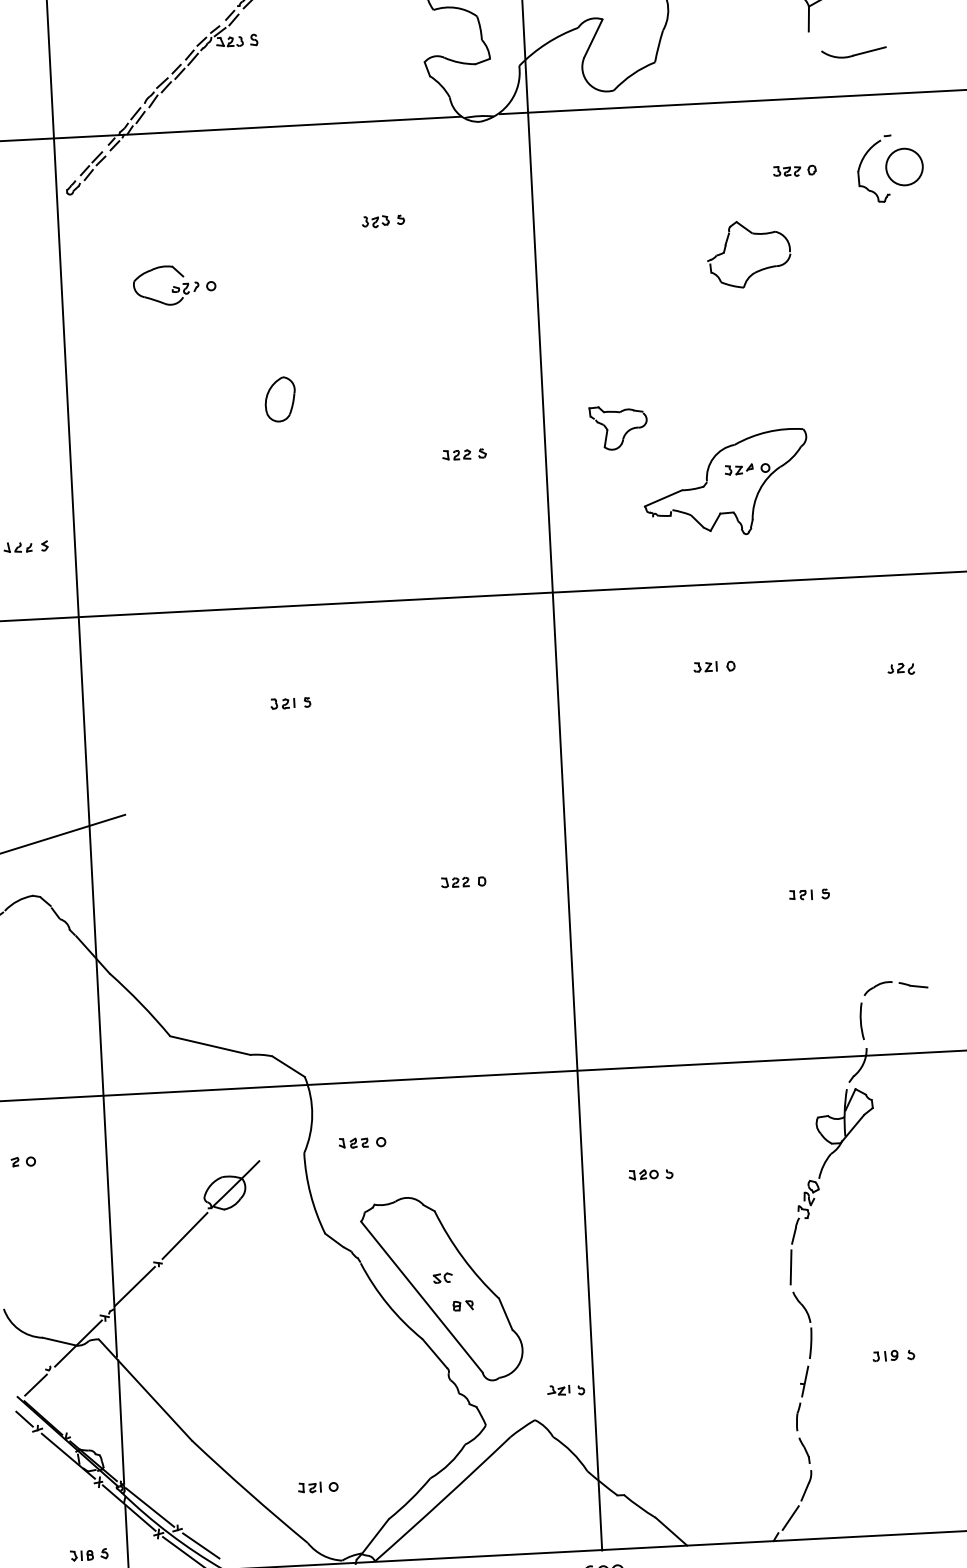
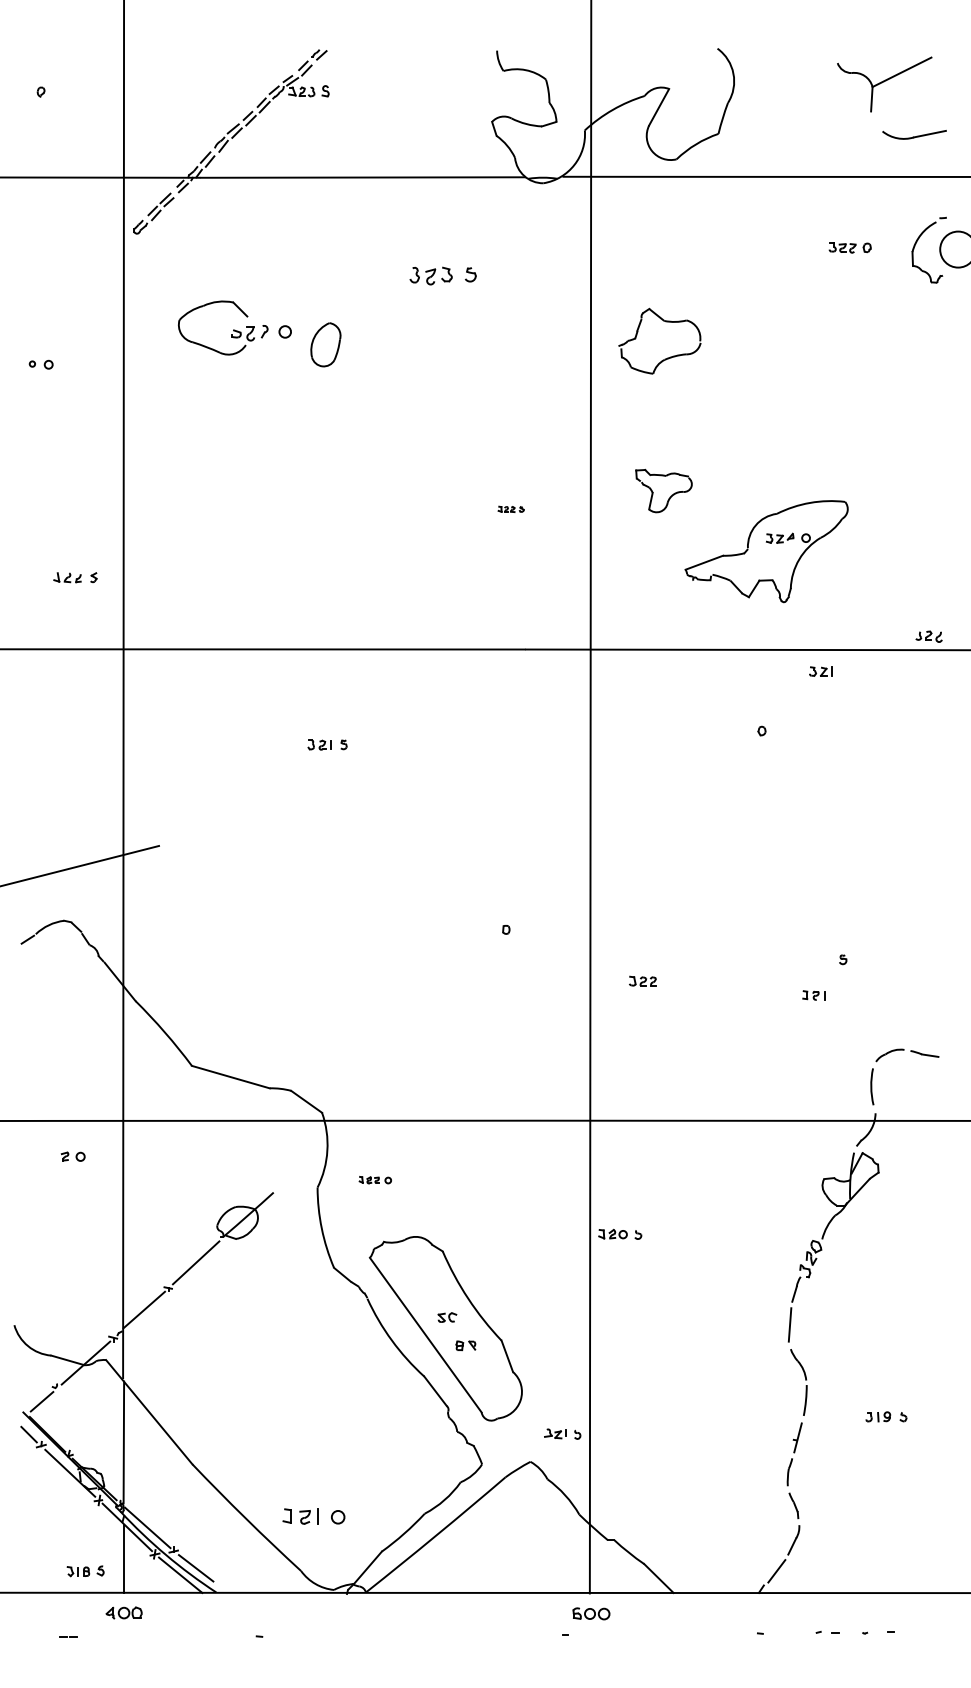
part: (383, 221) -> (443, 276), size x1.6
part: (757, 270) -> (667, 357), moved
part: (174, 285) -> (234, 328), size x1.4
part: (279, 399) -> (325, 344), moved
part: (464, 454) -> (511, 509), size x0.6
part: (705, 666) -> (820, 671), moved
part: (900, 668) -> (928, 636), moved
part: (454, 881) -> (642, 980), moved
part: (800, 894) -> (813, 995), moved
part: (362, 1141) -> (375, 1179), size x0.7
part: (22, 1161) -> (72, 1156), moved
part: (651, 1173) -> (620, 1233), moved
part: (318, 1487) -> (314, 1516), size x1.6

